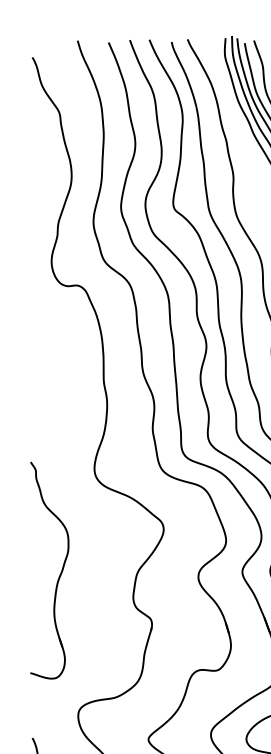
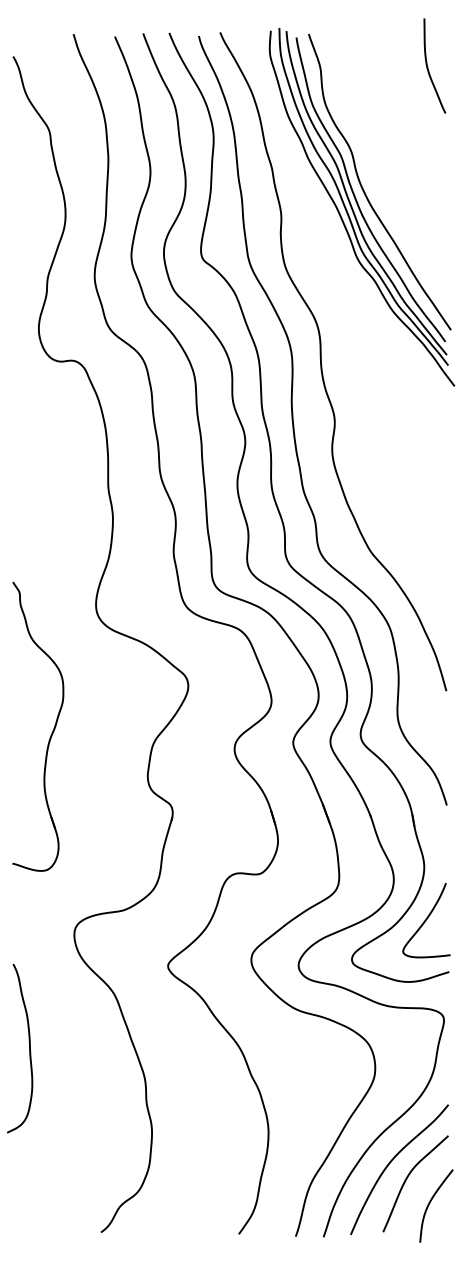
part: (59, 574) -> (51, 732), moved

